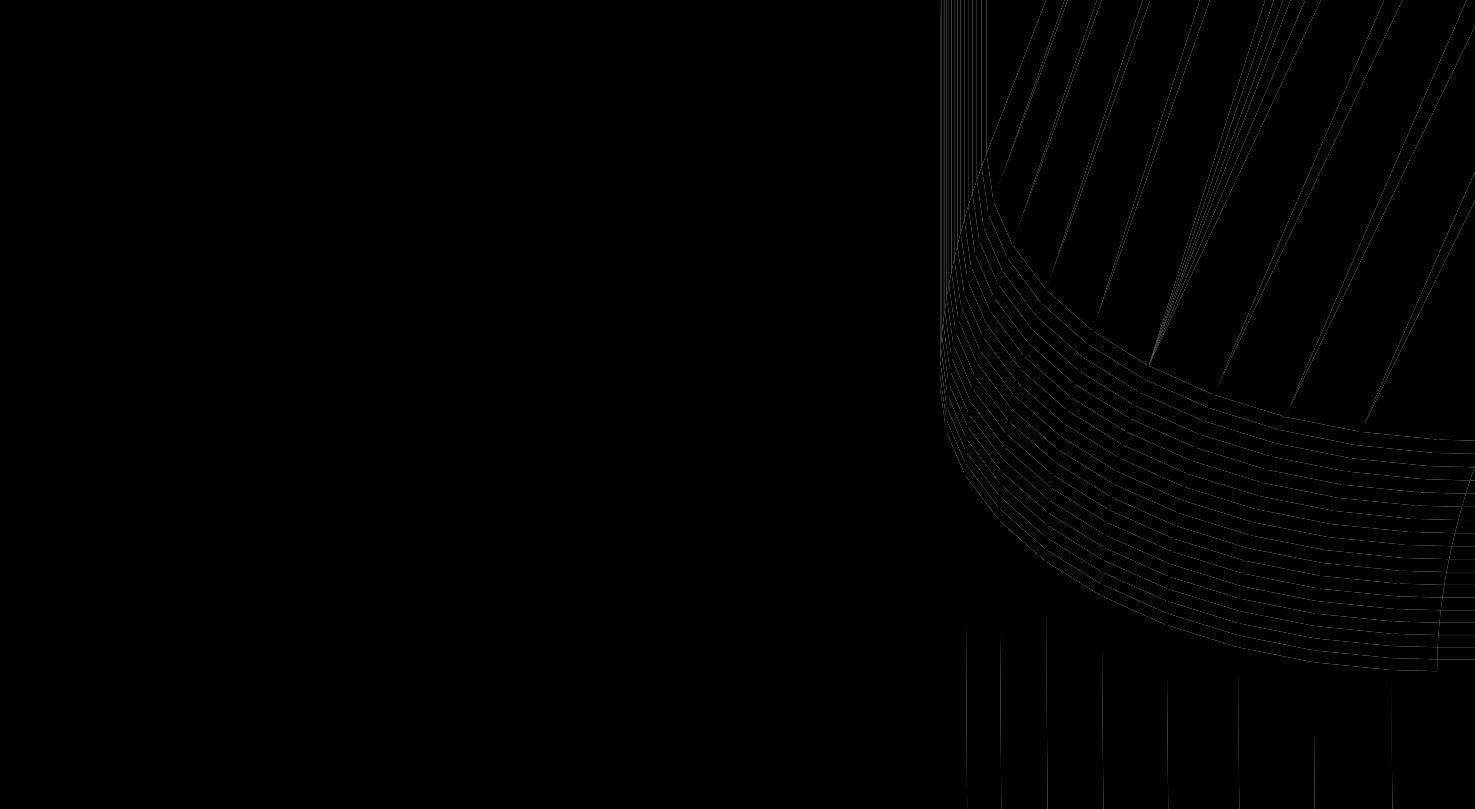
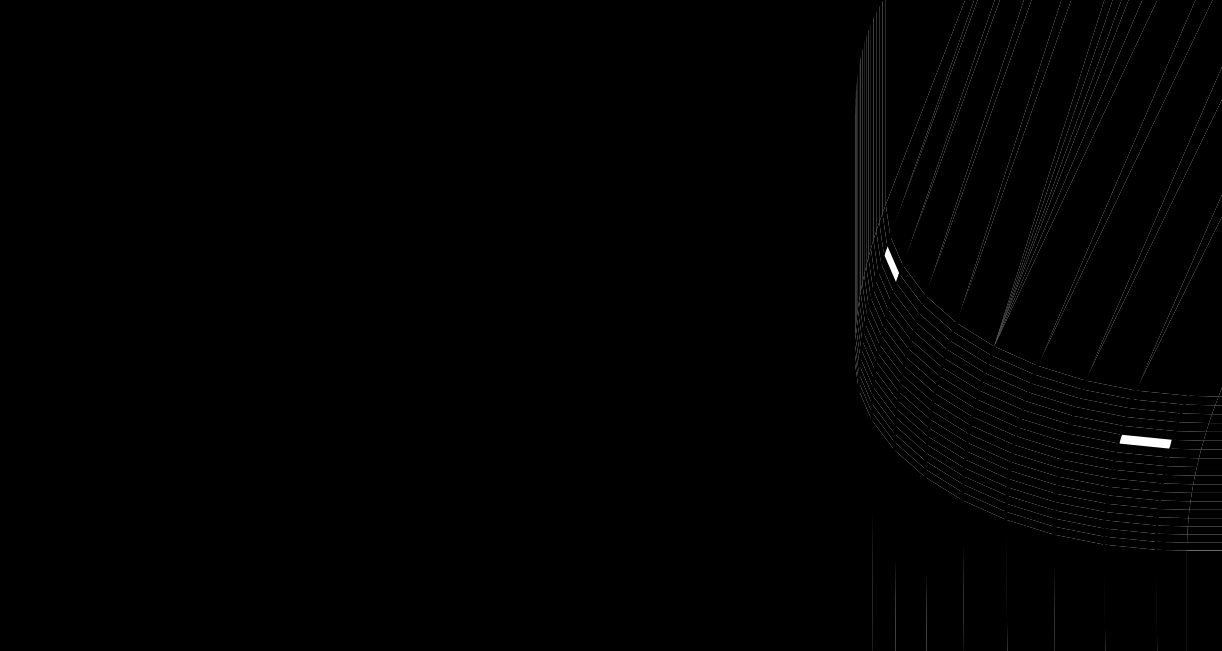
fill: (995, 243) -> (891, 264), removed
fill: (1375, 508) -> (1145, 441), removed

